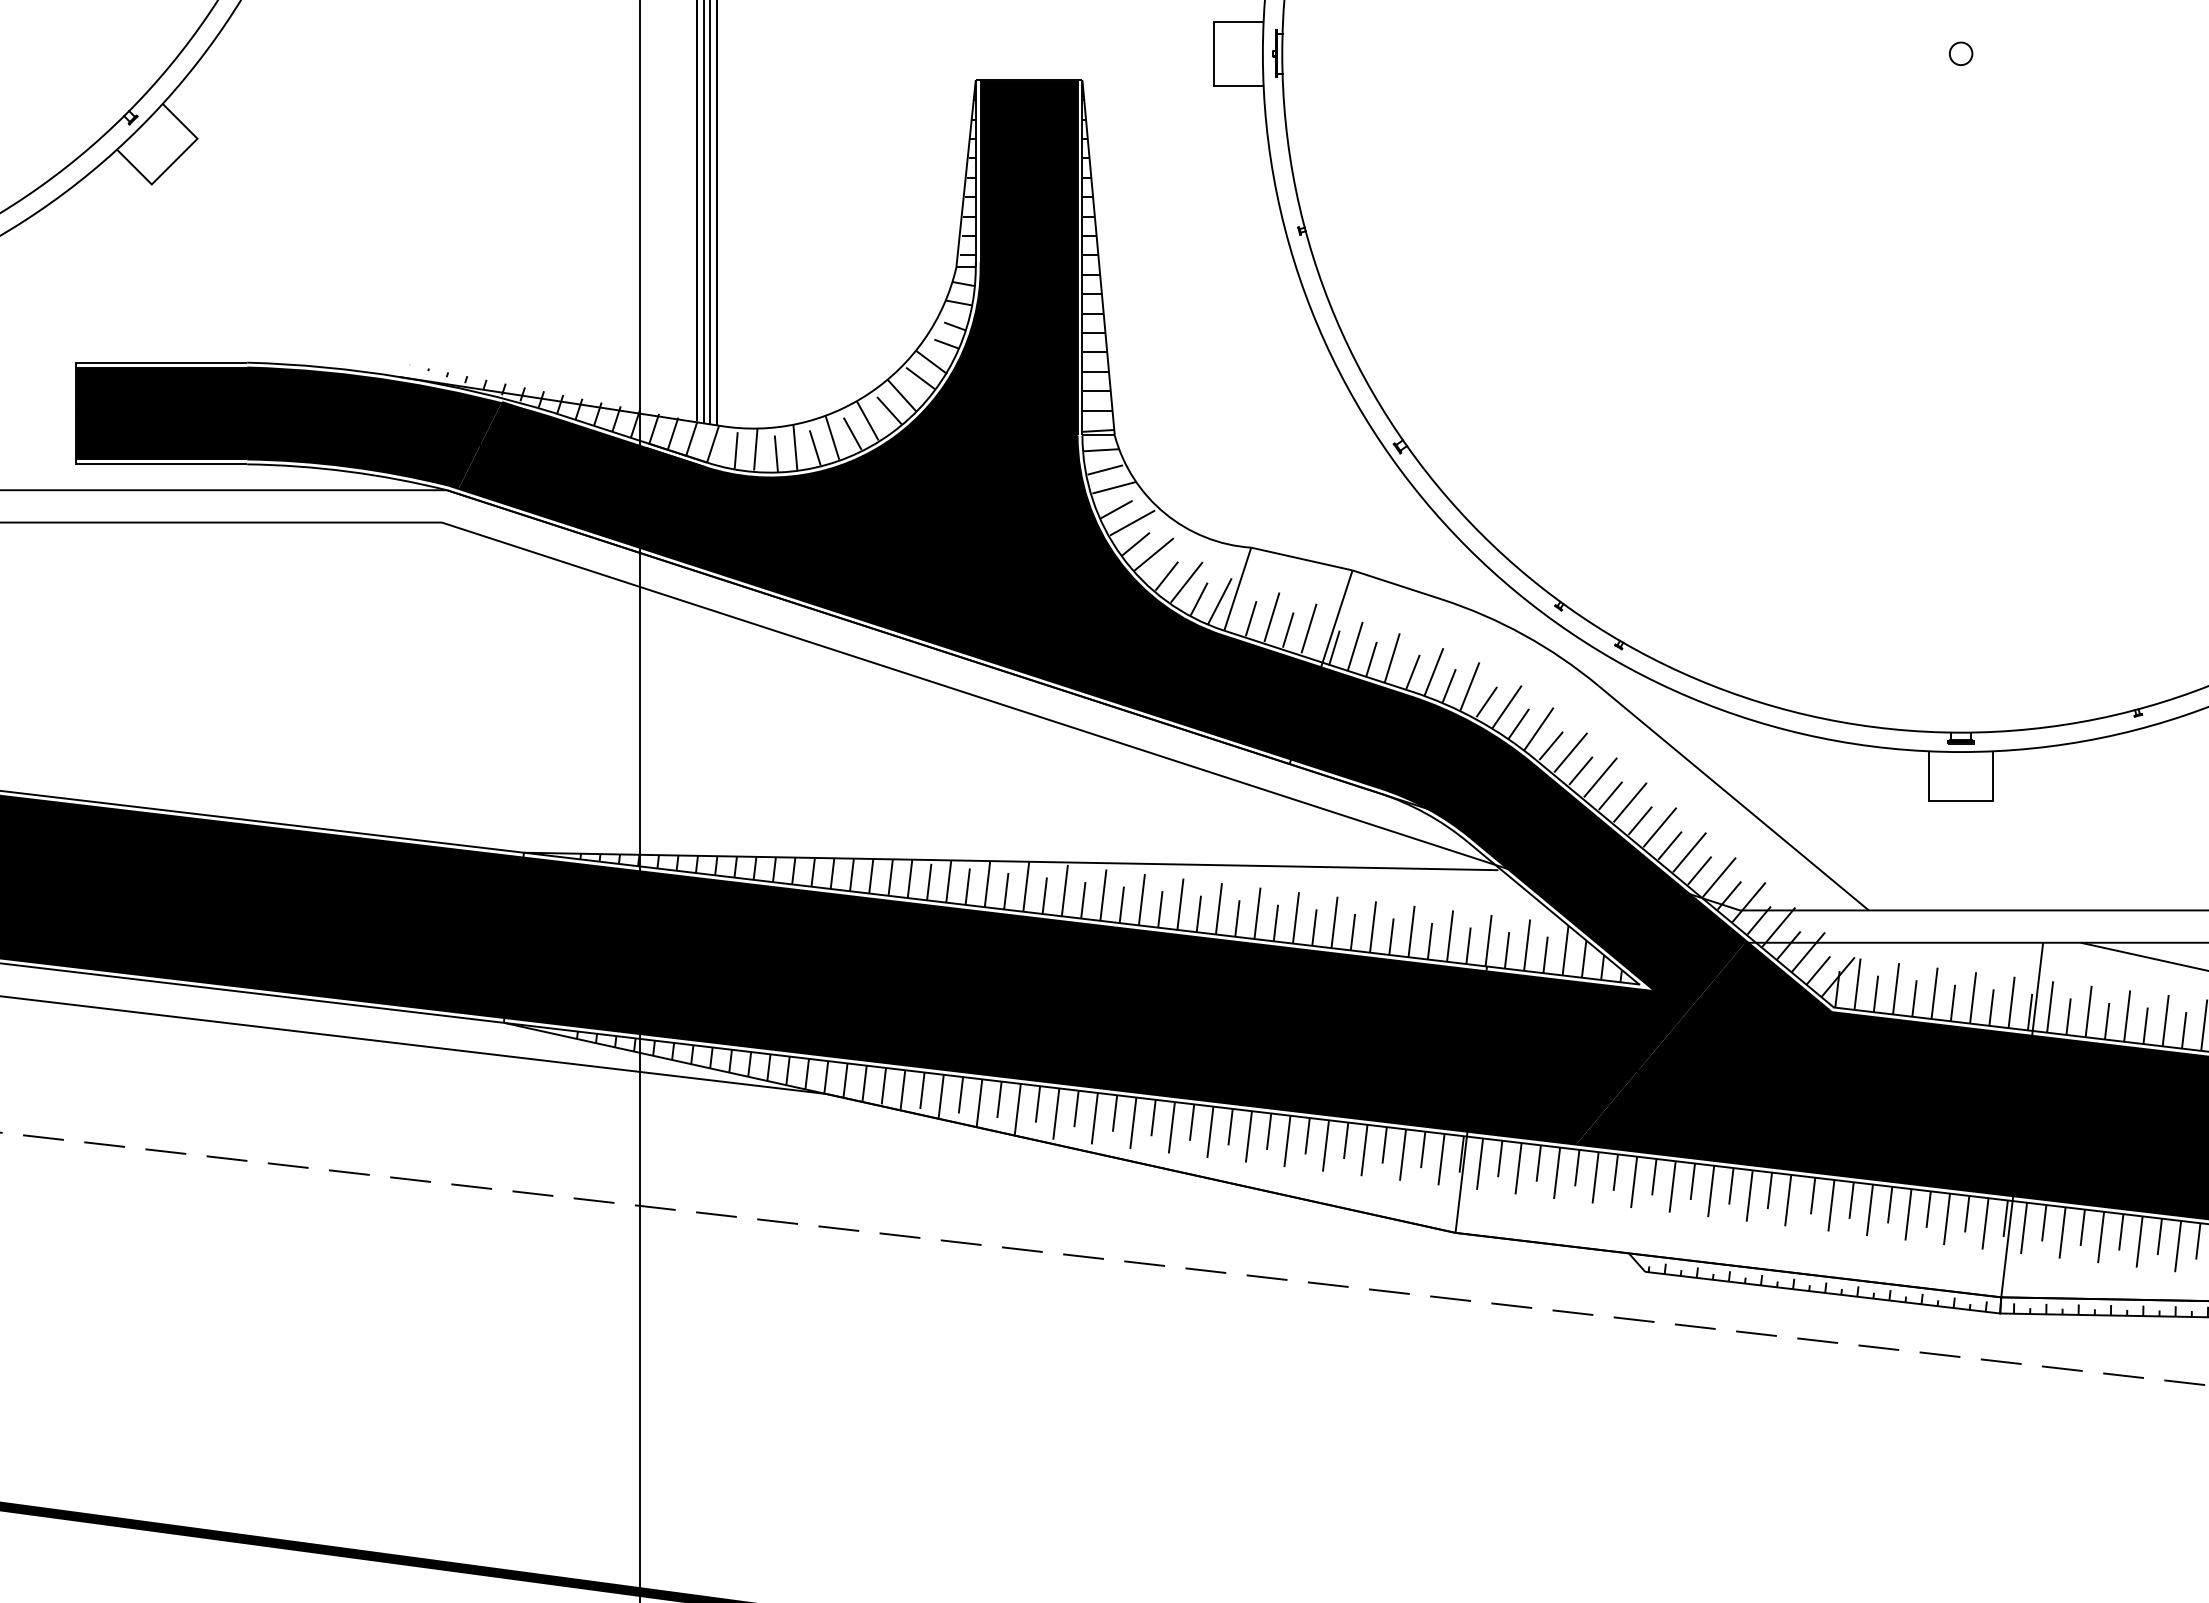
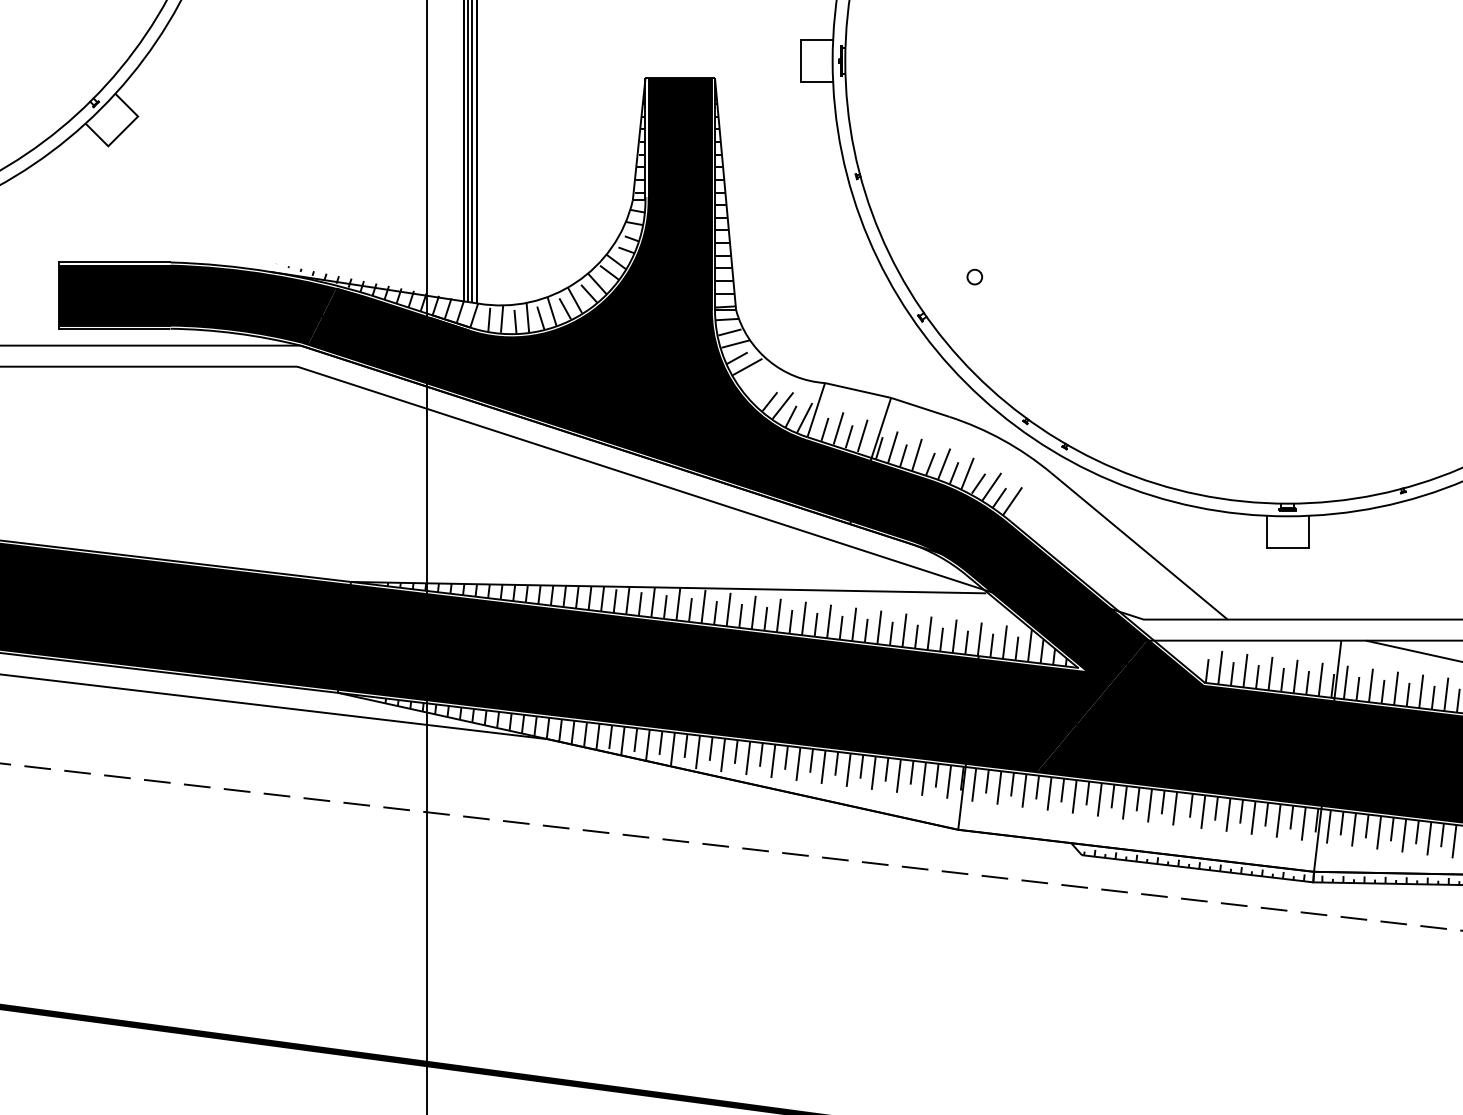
circle: (1960, 52) -> (974, 276), moved
hatch: (1147, 551) -> (757, 385), removed
hatch: (1696, 864) -> (1115, 589), removed

